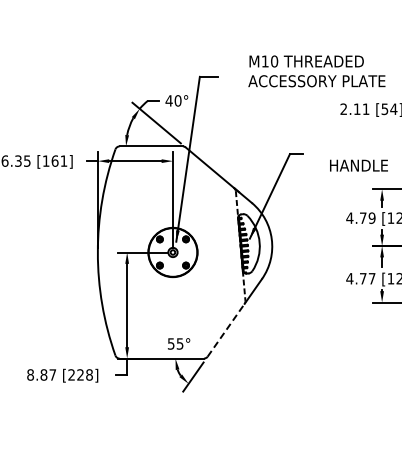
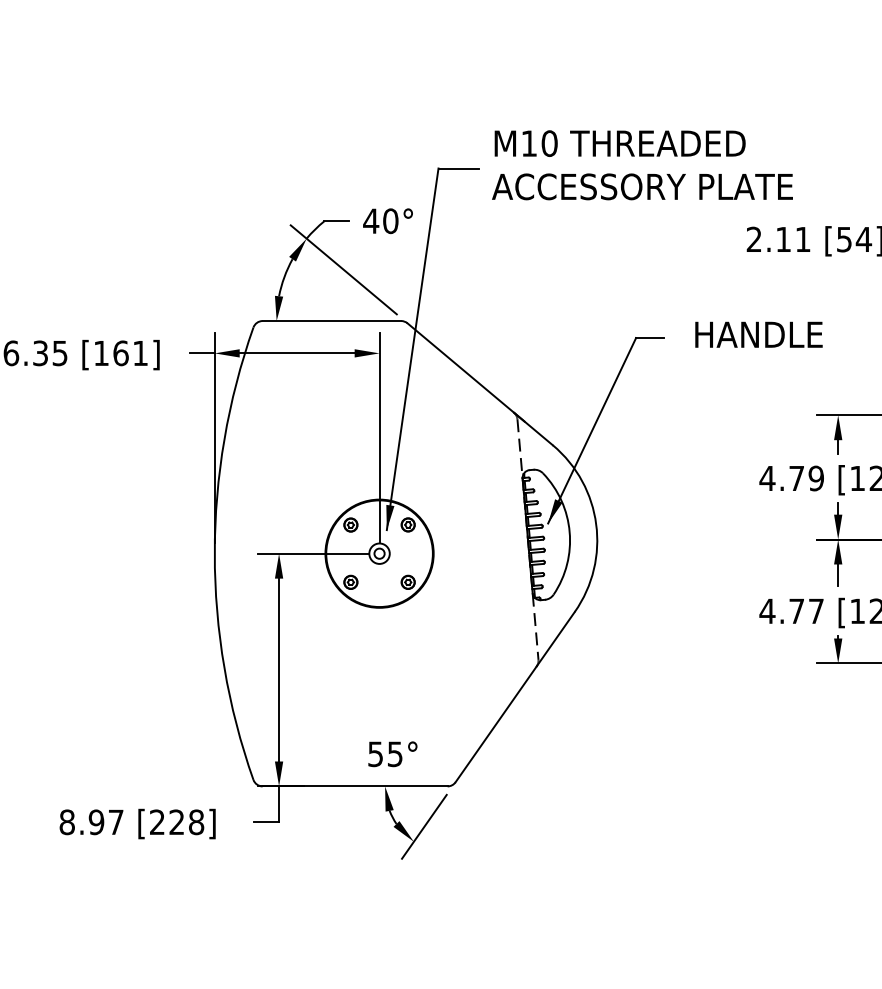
text: (316, 71) -> (641, 165), moved
text: (358, 165) -> (757, 334), moved
line: (226, 329) -> (496, 722), dashed -> solid
text: (43, 374) -> (95, 821), 8.87 -> 8.97

